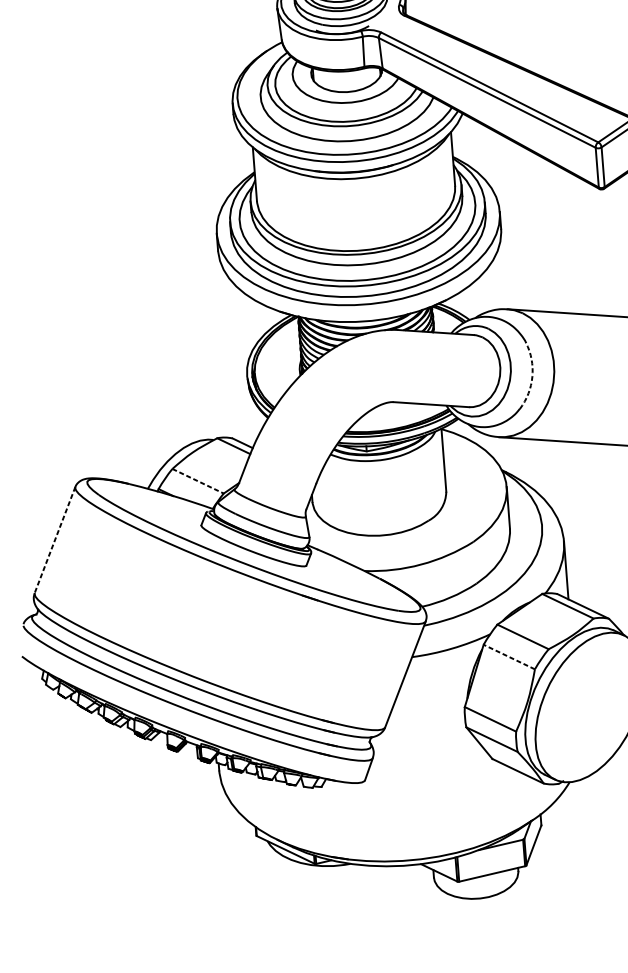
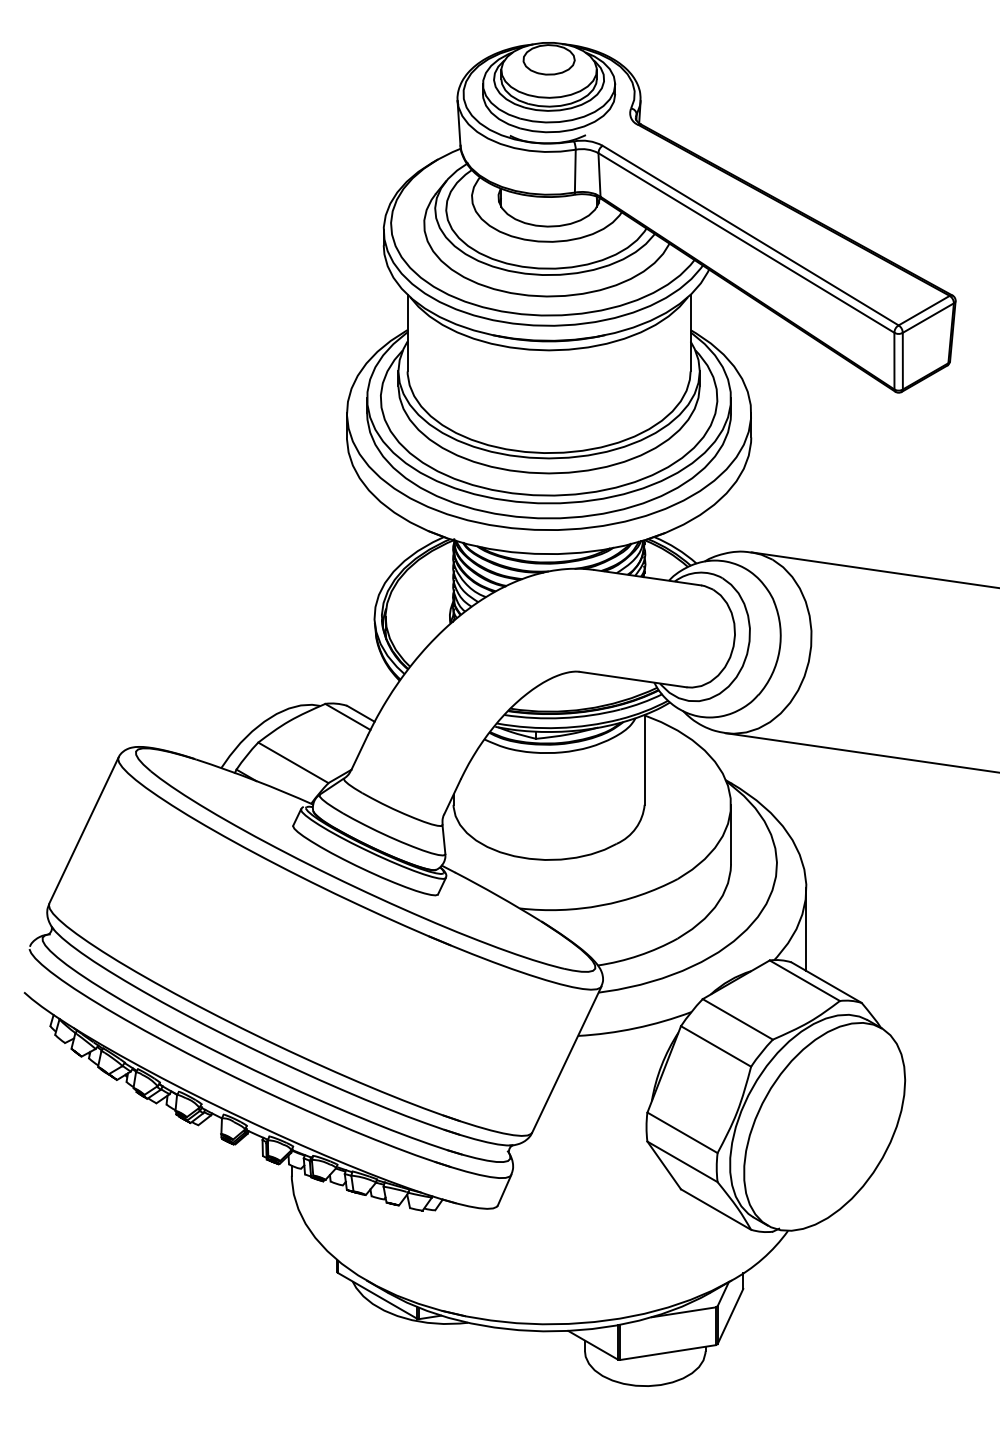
arc: (532, 376) -> (779, 650), dashed -> solid
line: (198, 481) -> (293, 762), dashed -> solid
line: (54, 539) -> (83, 830), dashed -> solid
line: (508, 657) -> (715, 1046), dashed -> solid

